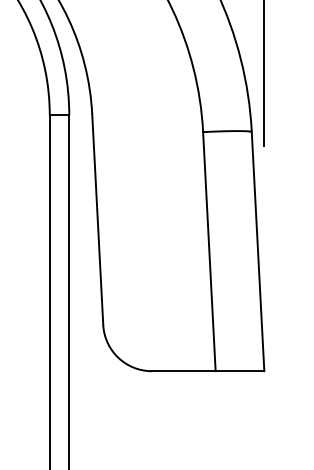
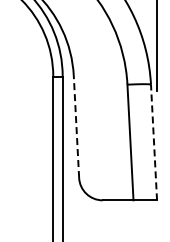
line: (97, 218) -> (76, 126), solid -> dashed
line: (259, 251) -> (154, 142), solid -> dashed

